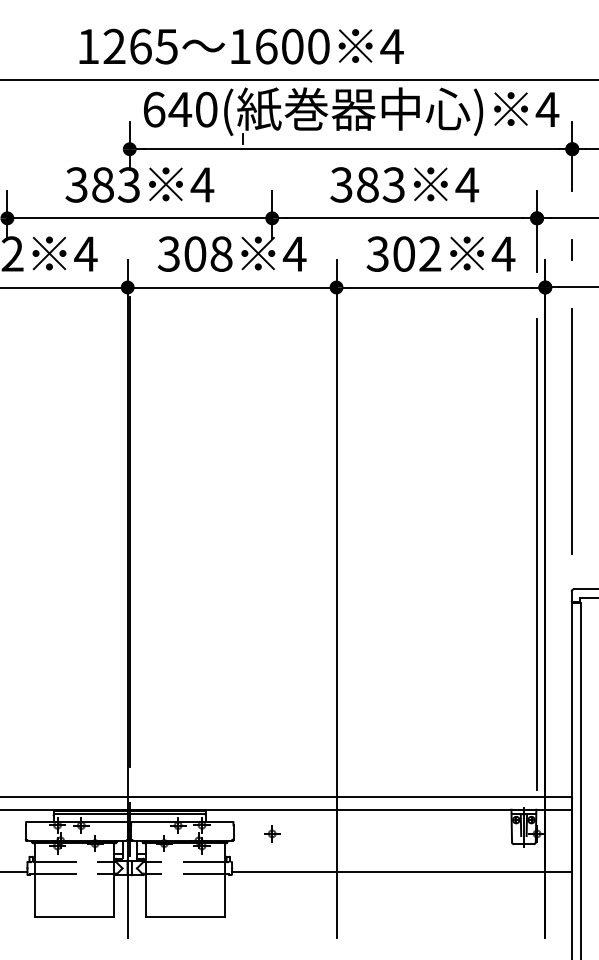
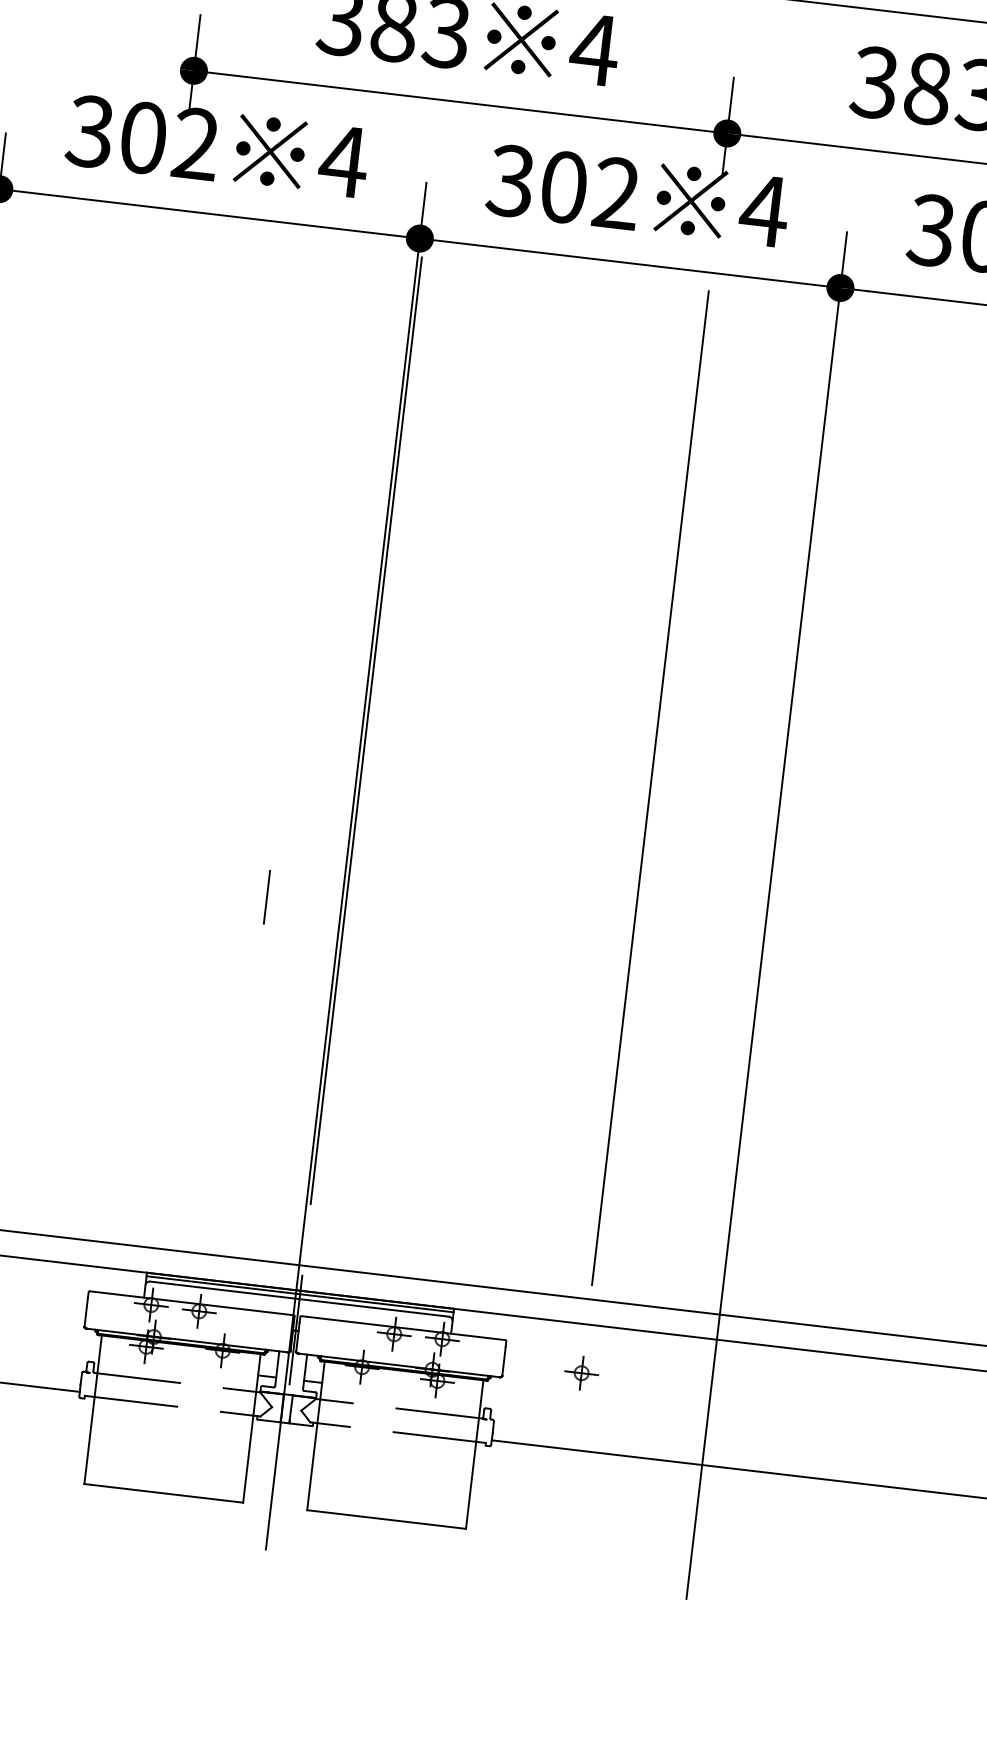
text: (221, 253) -> (616, 192), 308 -> 302
line: (272, 543) -> (650, 788), added
line: (90, 618) -> (266, 896), added

